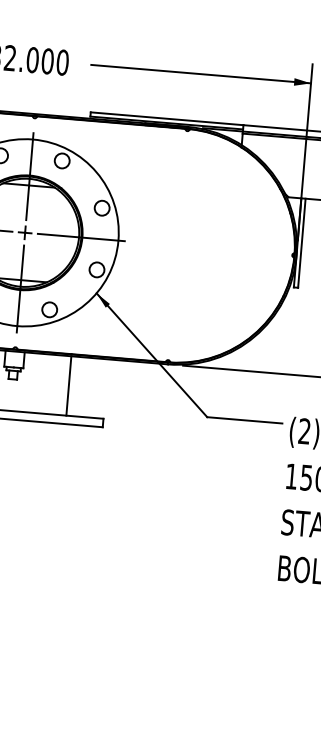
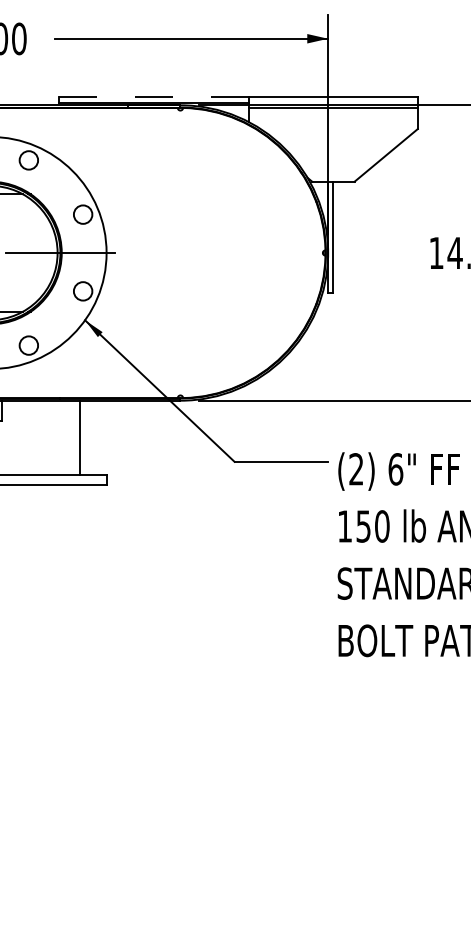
line: (167, 118) -> (154, 97), solid -> dashed
line: (68, 385) -> (80, 437), moved

